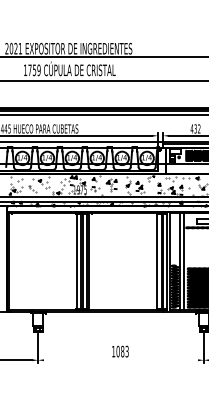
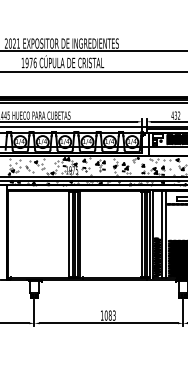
text: (33, 70) -> (30, 63), 1759 -> 1976
line: (120, 360) -> (108, 323), added

